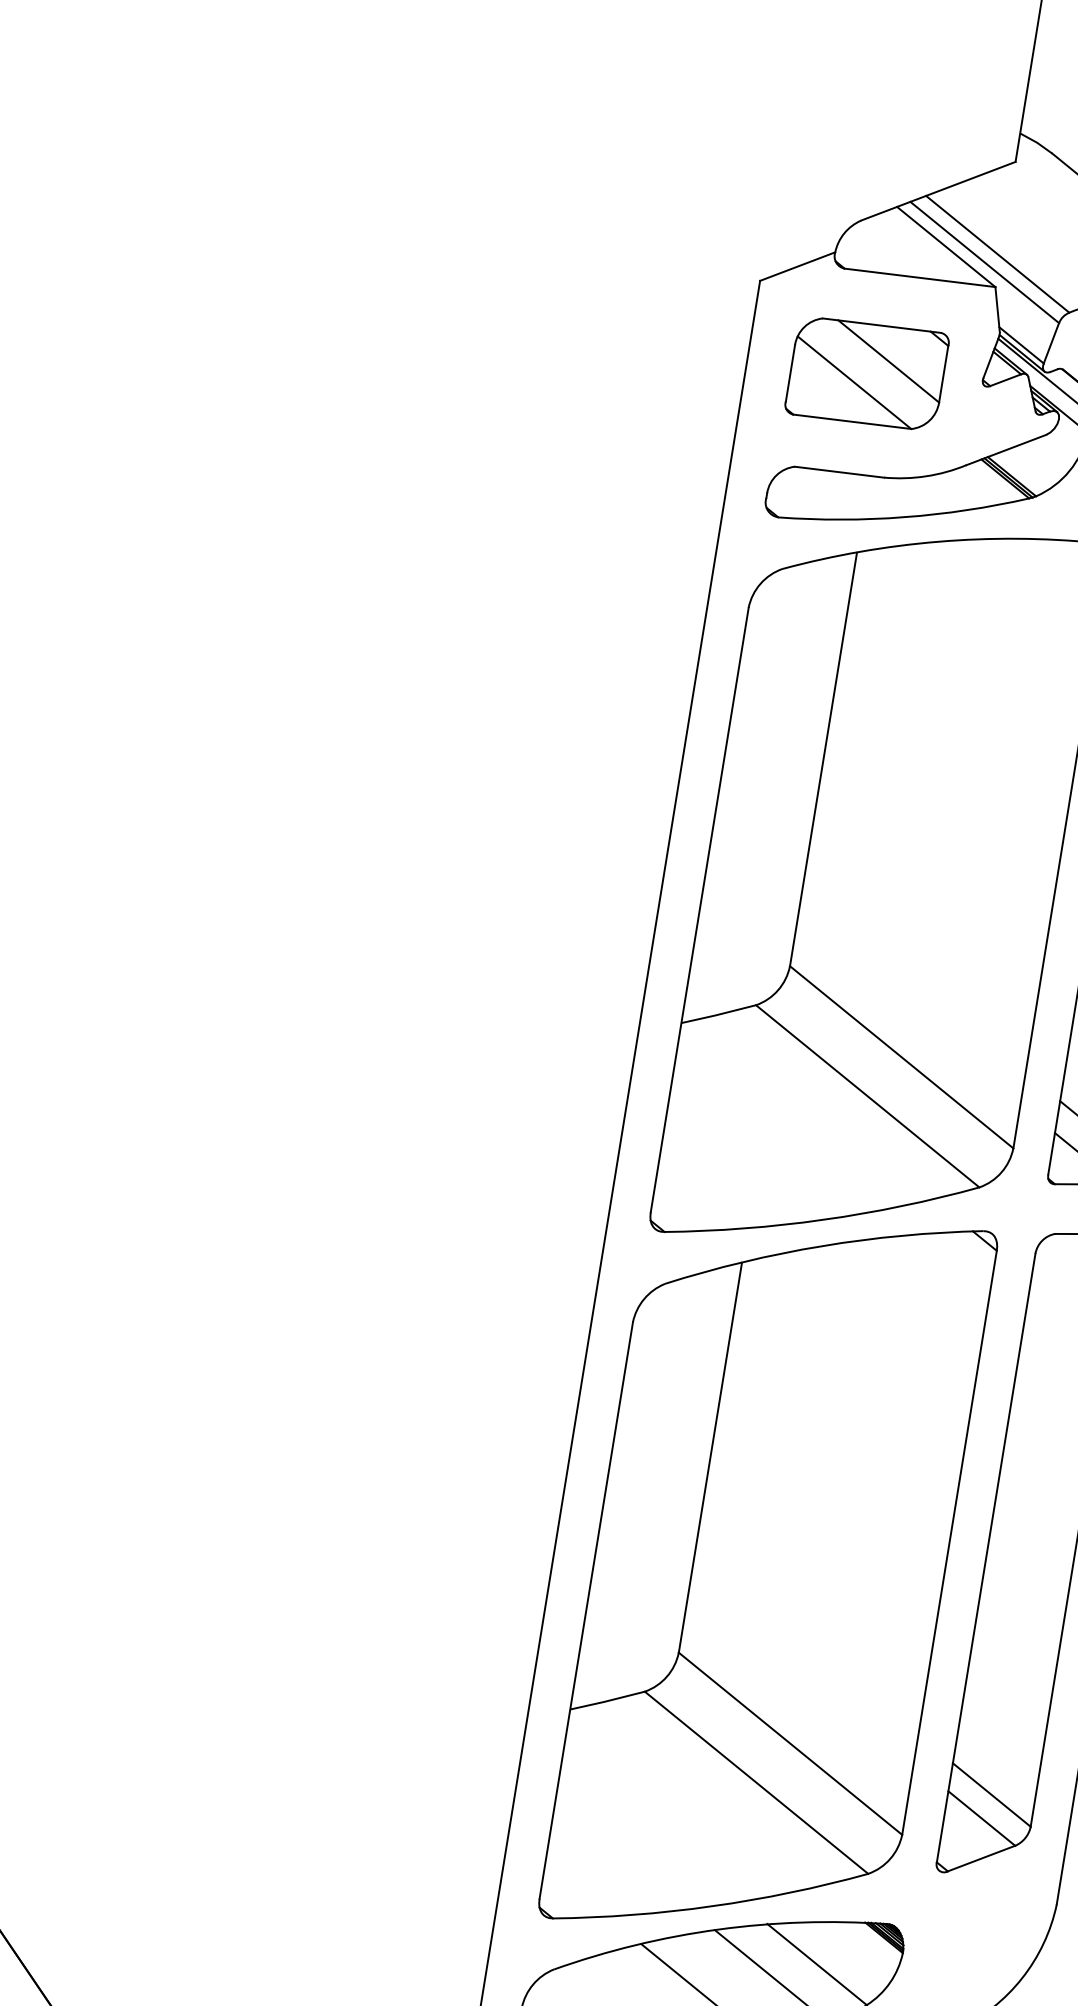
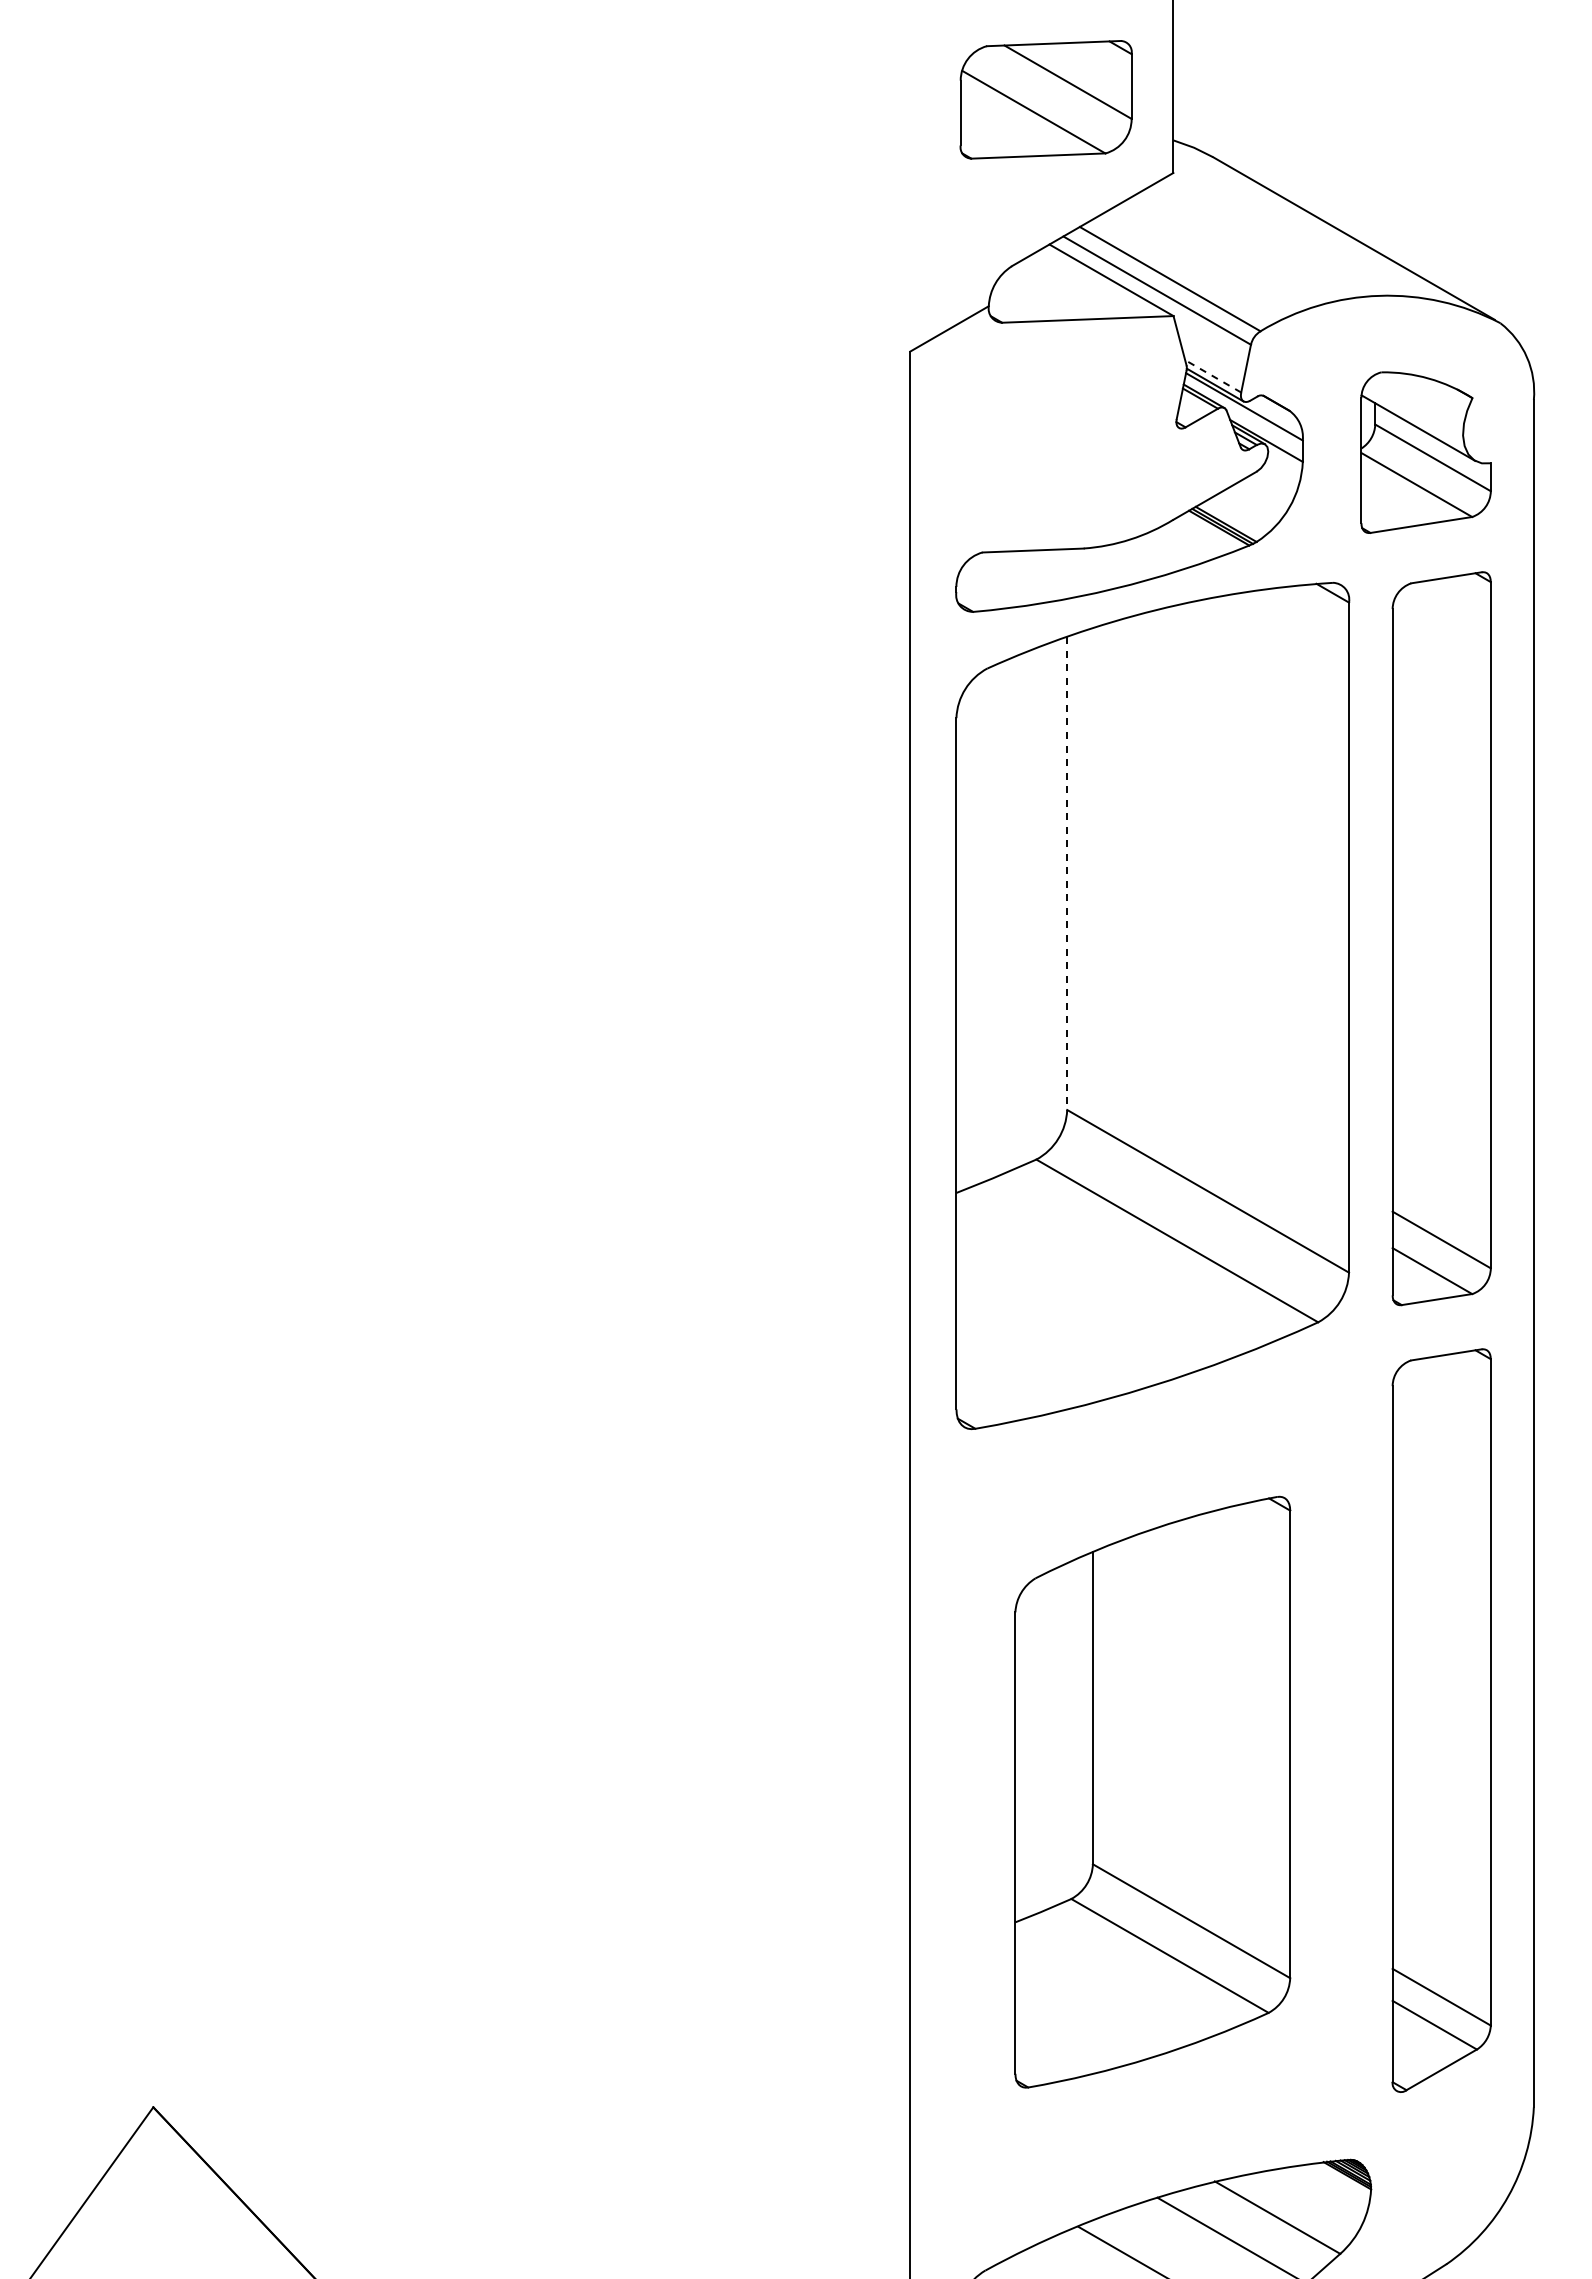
line: (1020, 345) -> (1212, 376), solid -> dashed
part: (866, 373) -> (1045, 99), moved
line: (823, 760) -> (1067, 874), solid -> dashed
part: (767, 1575) -> (1152, 1792), size x0.7

